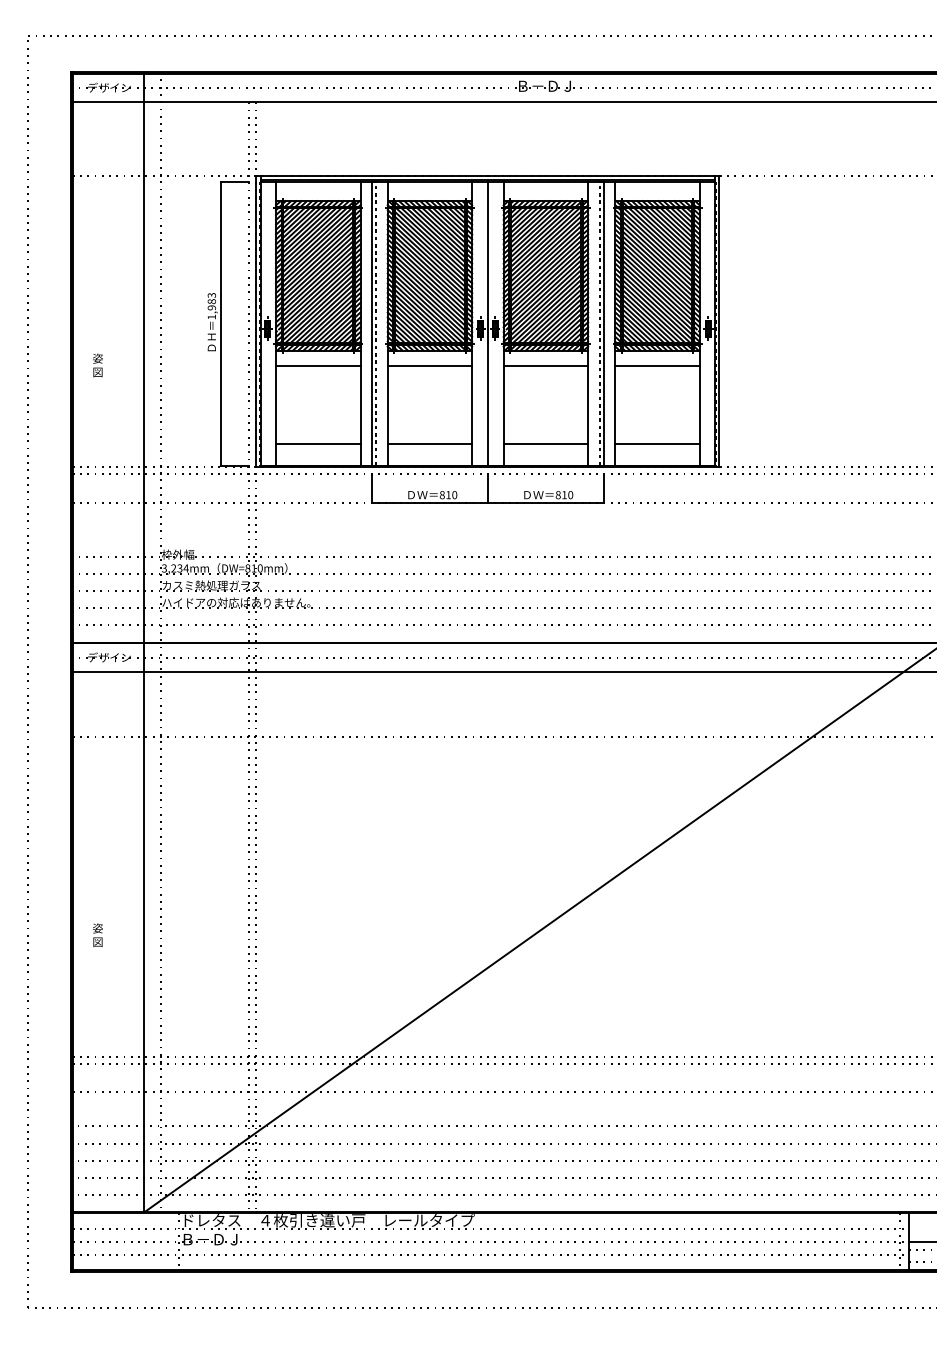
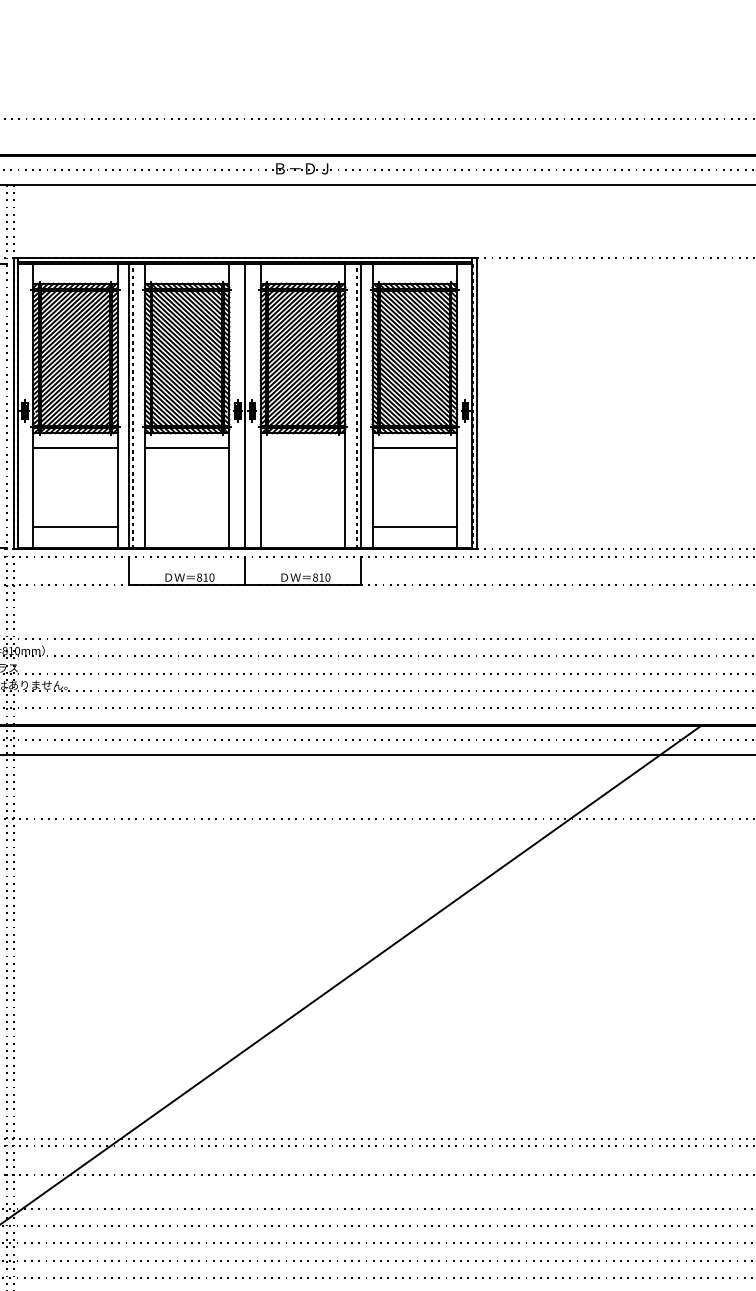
line: (545, 365) -> (302, 448), removed
line: (429, 444) -> (186, 527), removed
line: (545, 444) -> (302, 527), removed

